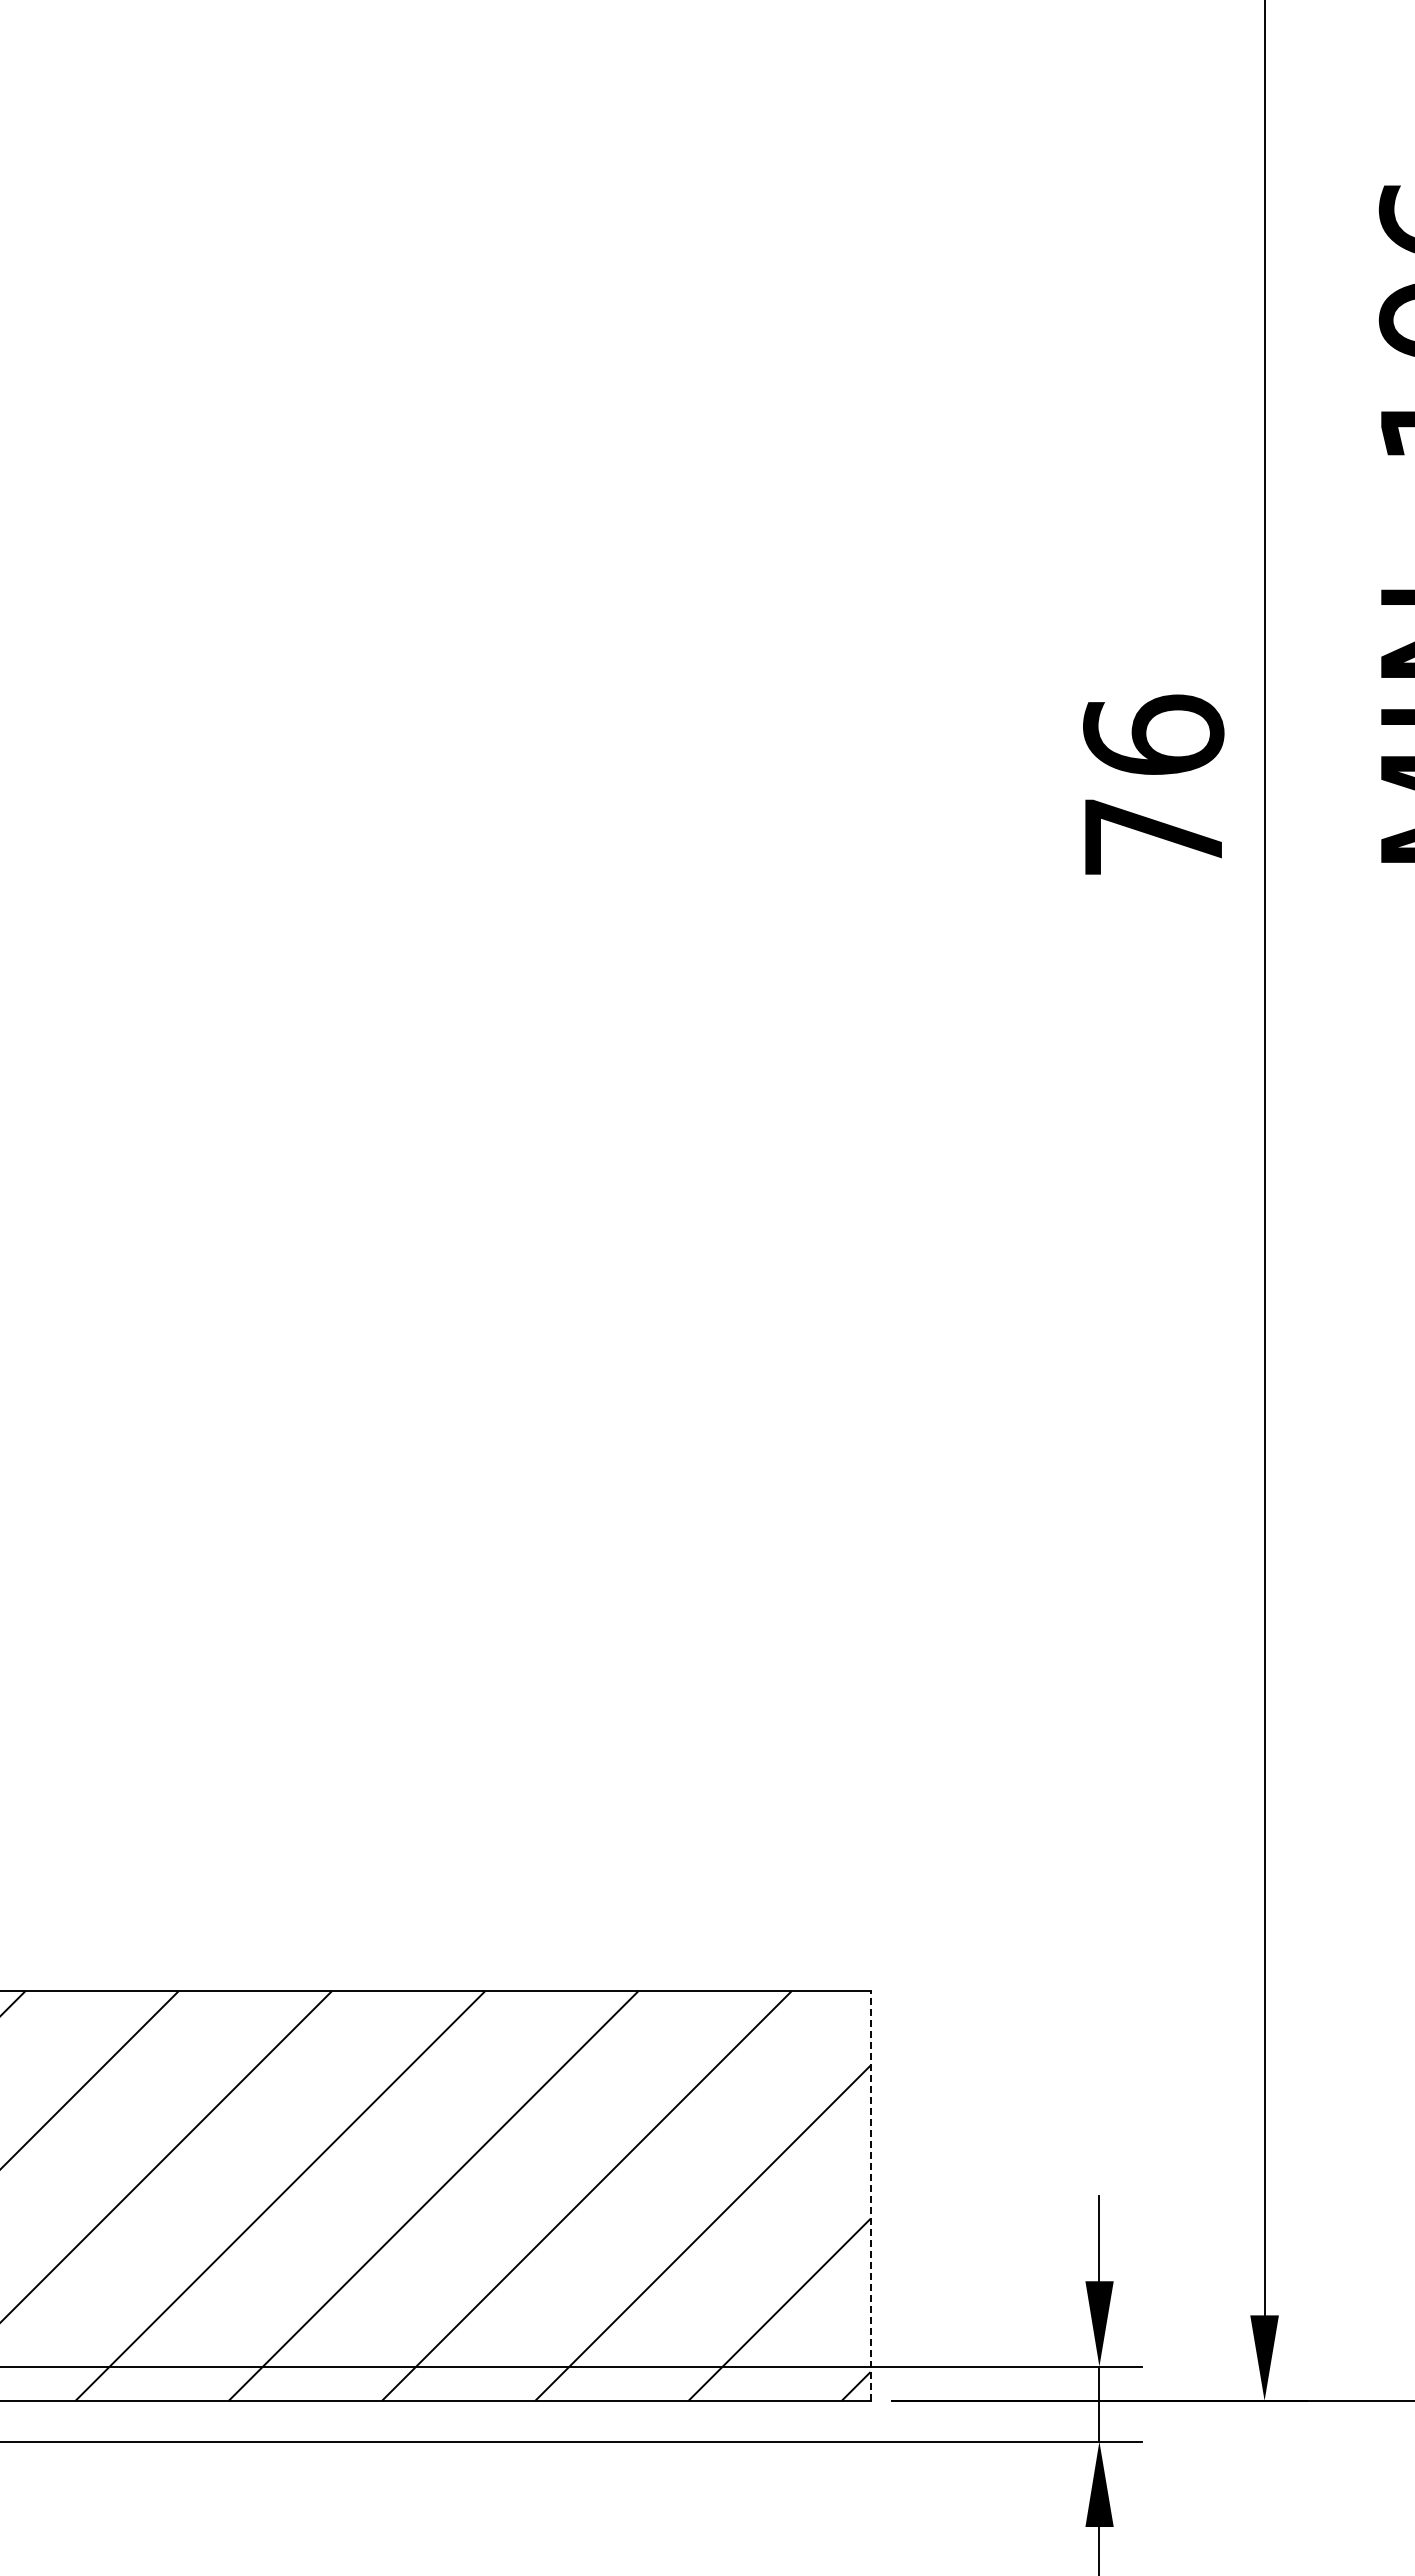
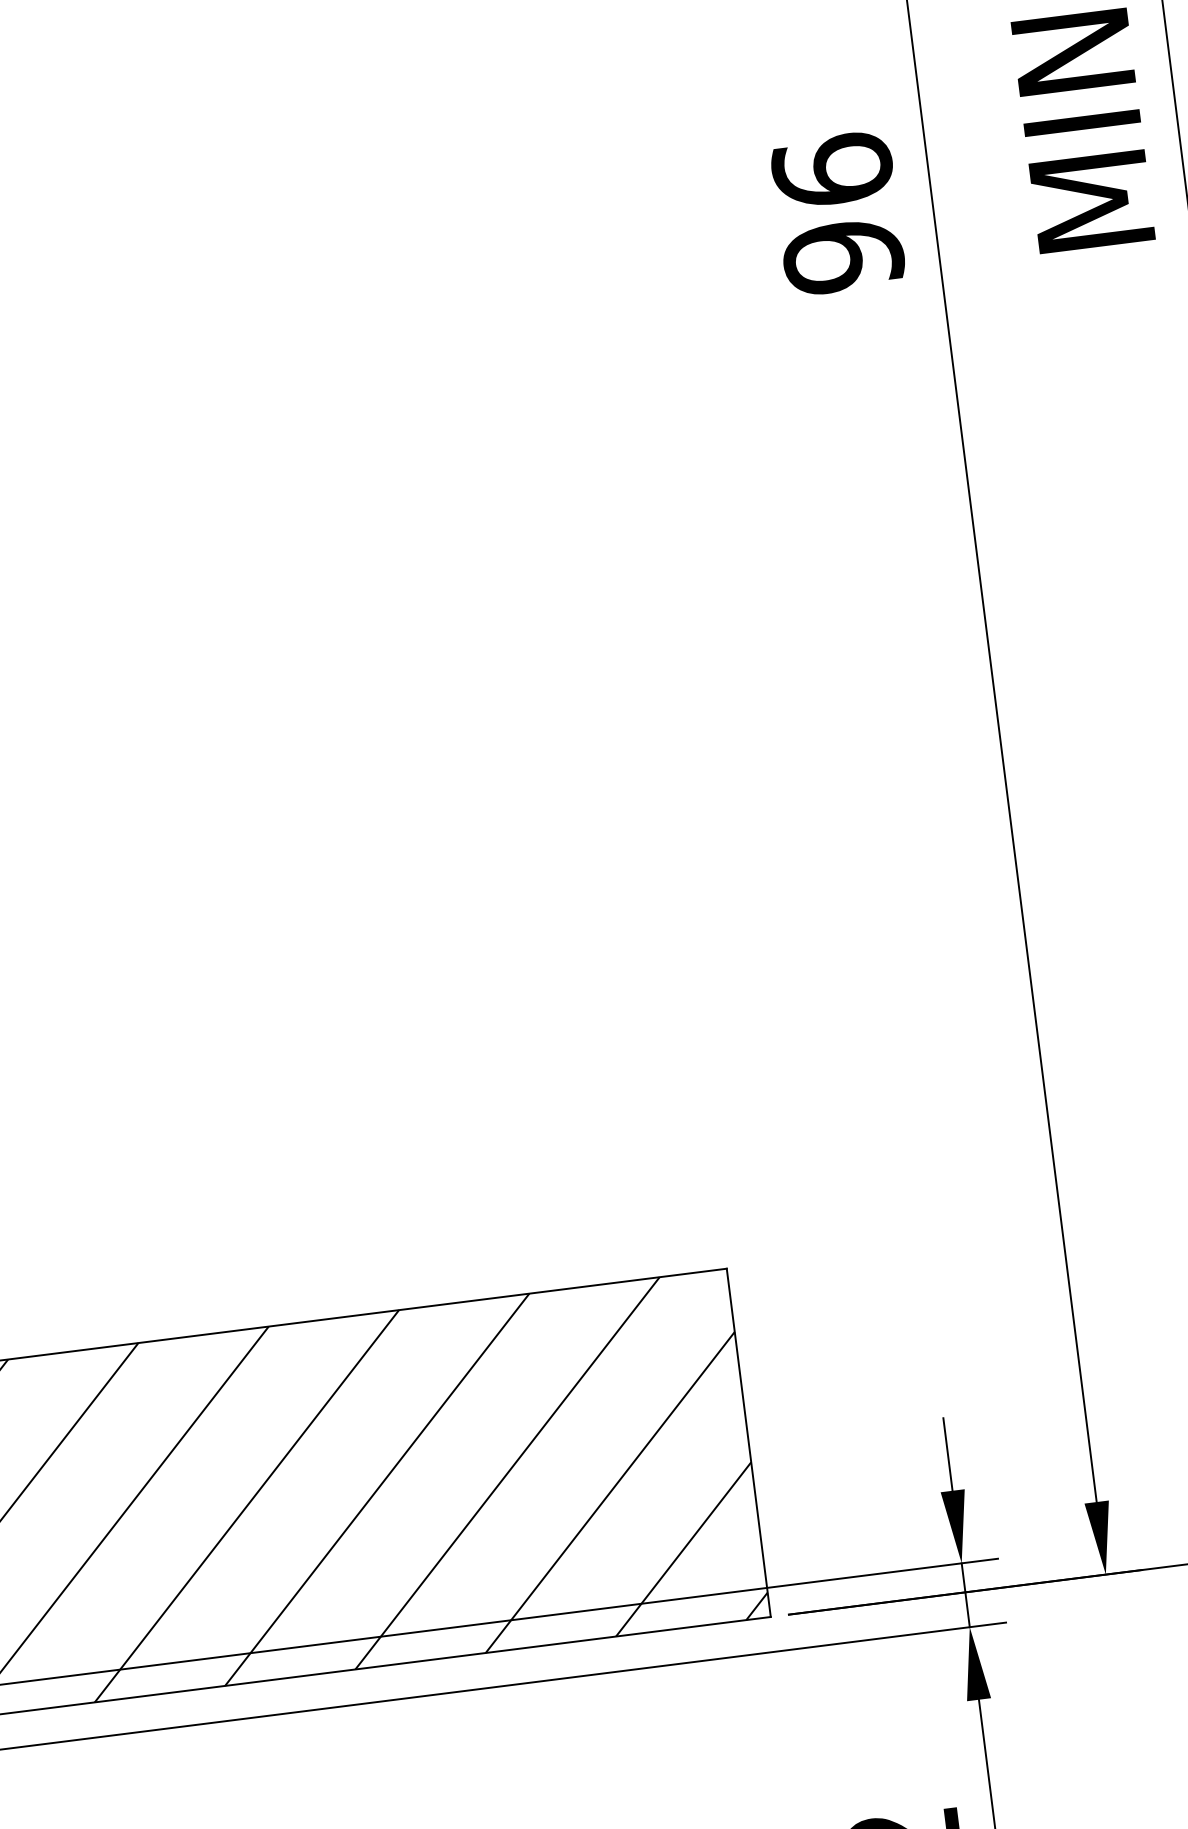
text: (1153, 837) -> (843, 257), 76 -> 96
line: (870, 2196) -> (748, 1443), dashed -> solid

